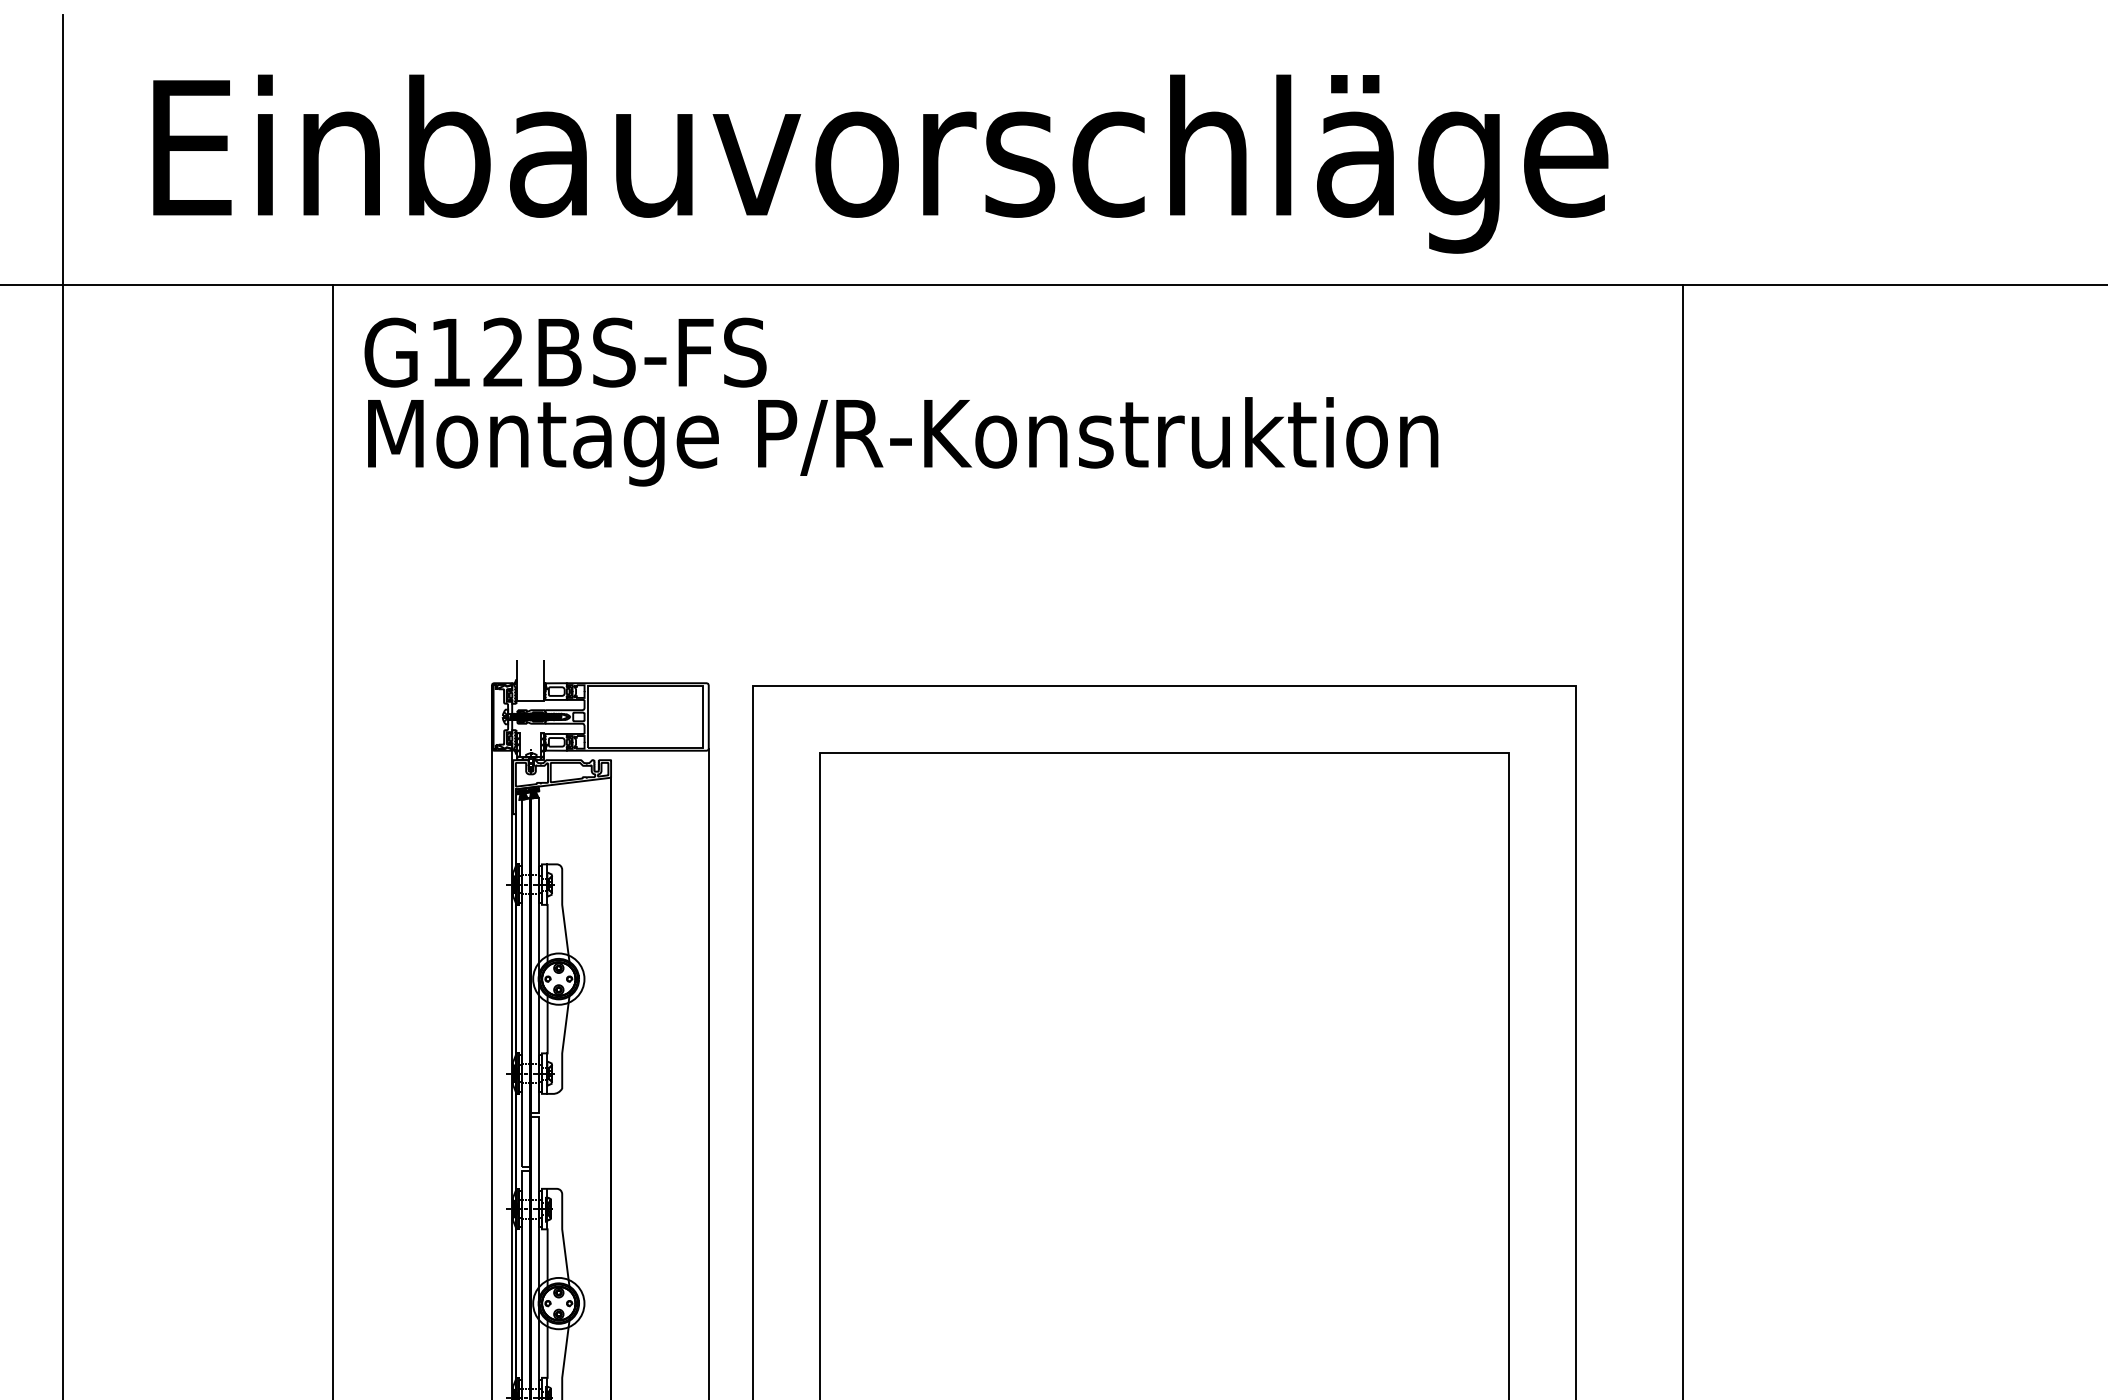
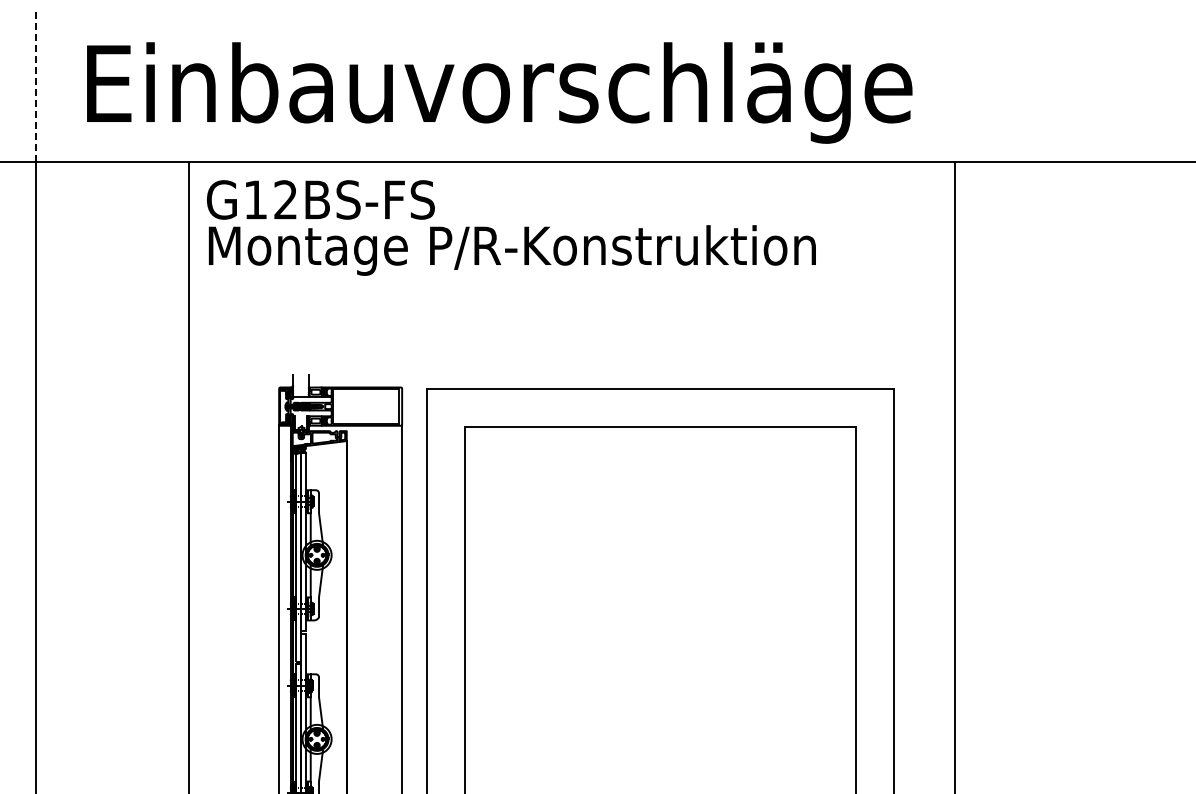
line: (62, 149) -> (35, 84), solid -> dashed

